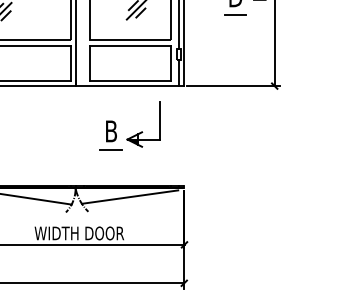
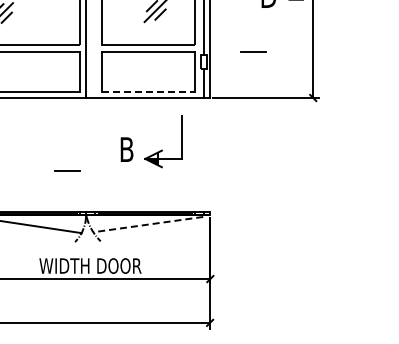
line: (235, 14) -> (253, 51), moved
line: (130, 80) -> (148, 91), solid -> dashed
line: (111, 149) -> (67, 170), moved
line: (129, 197) -> (147, 224), solid -> dashed

